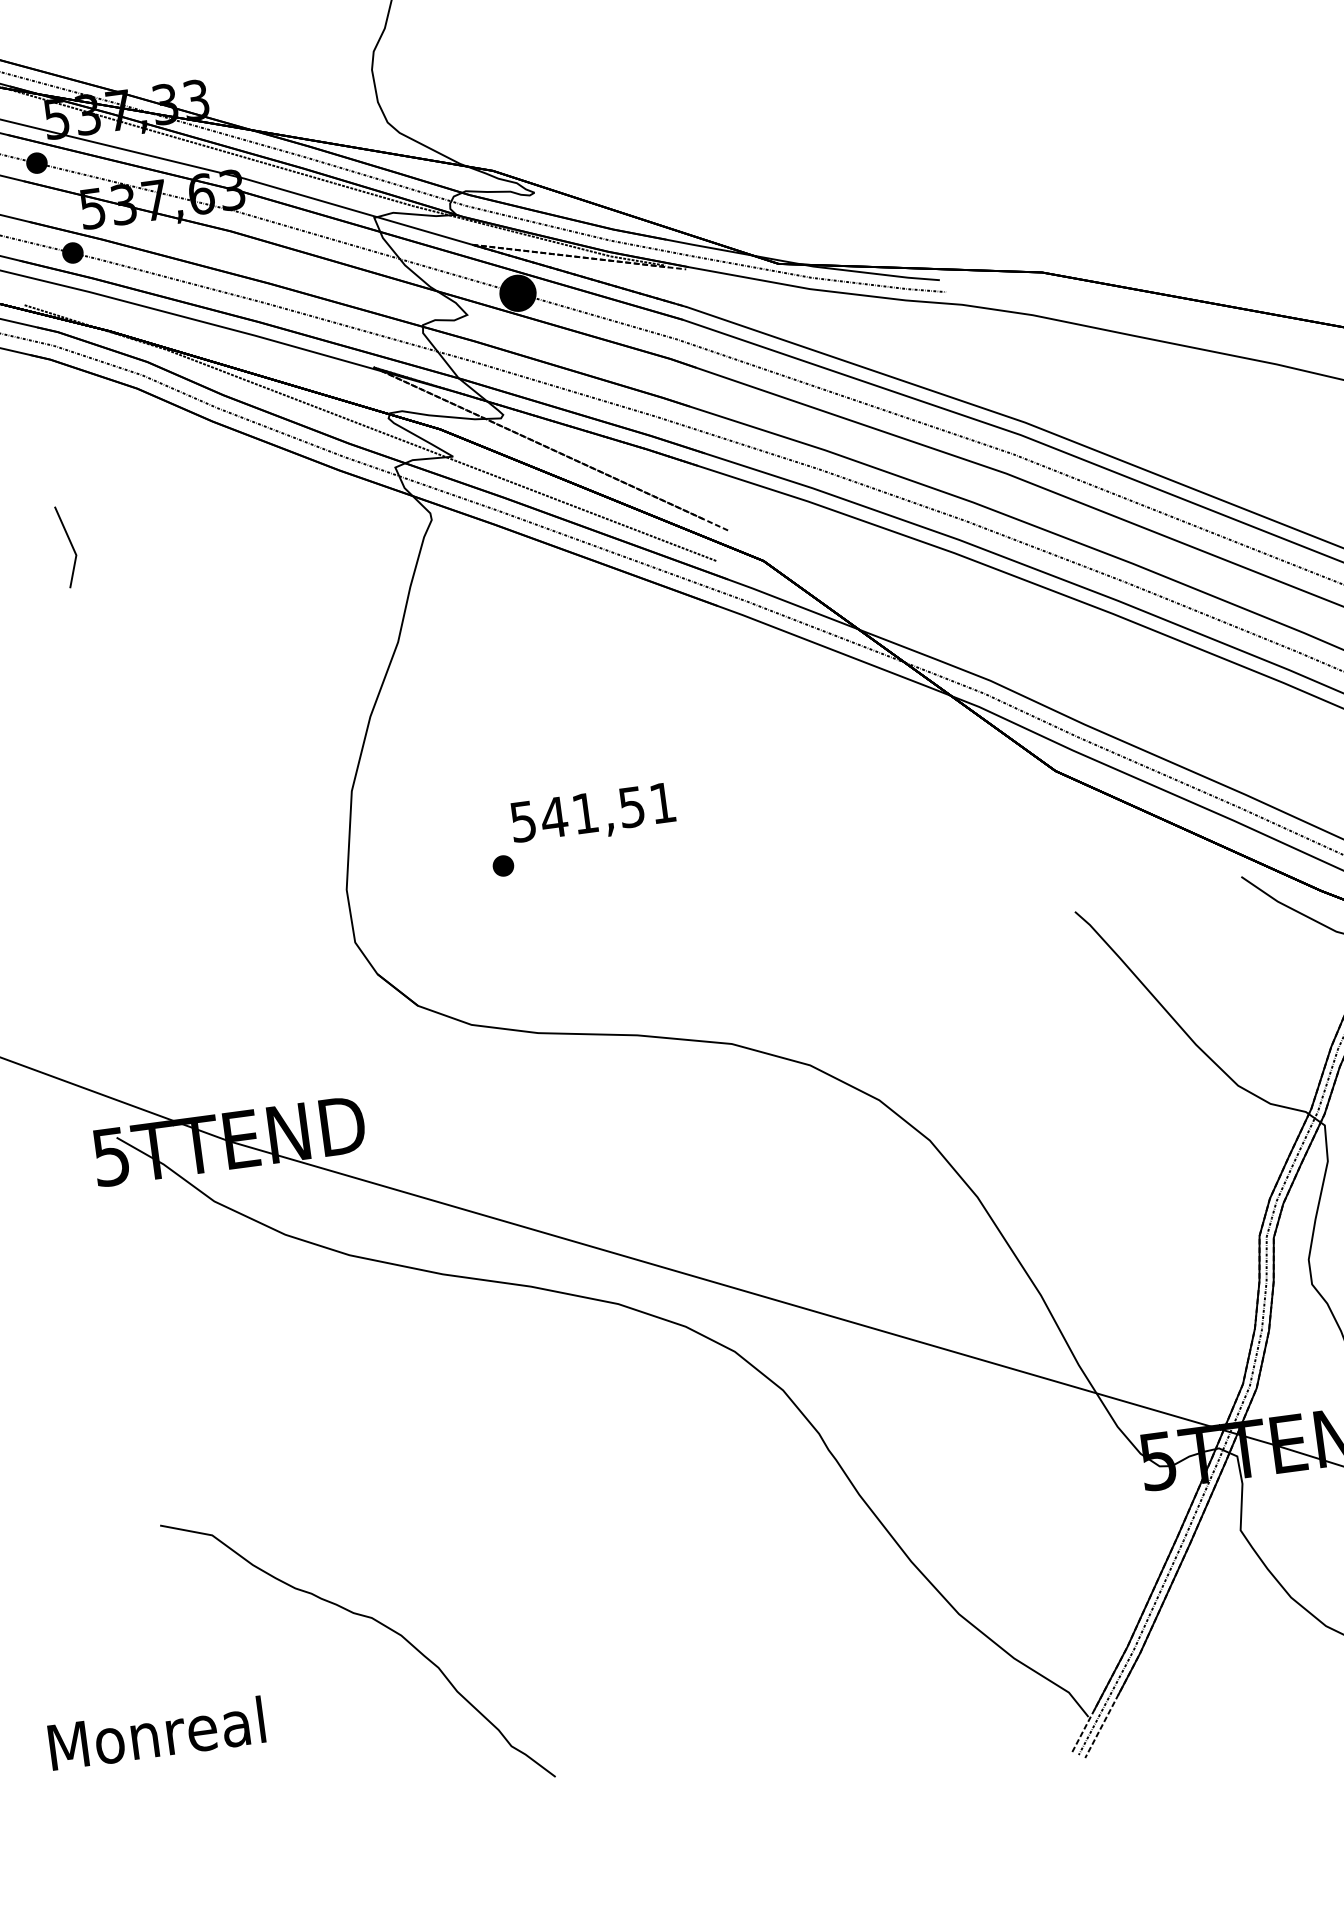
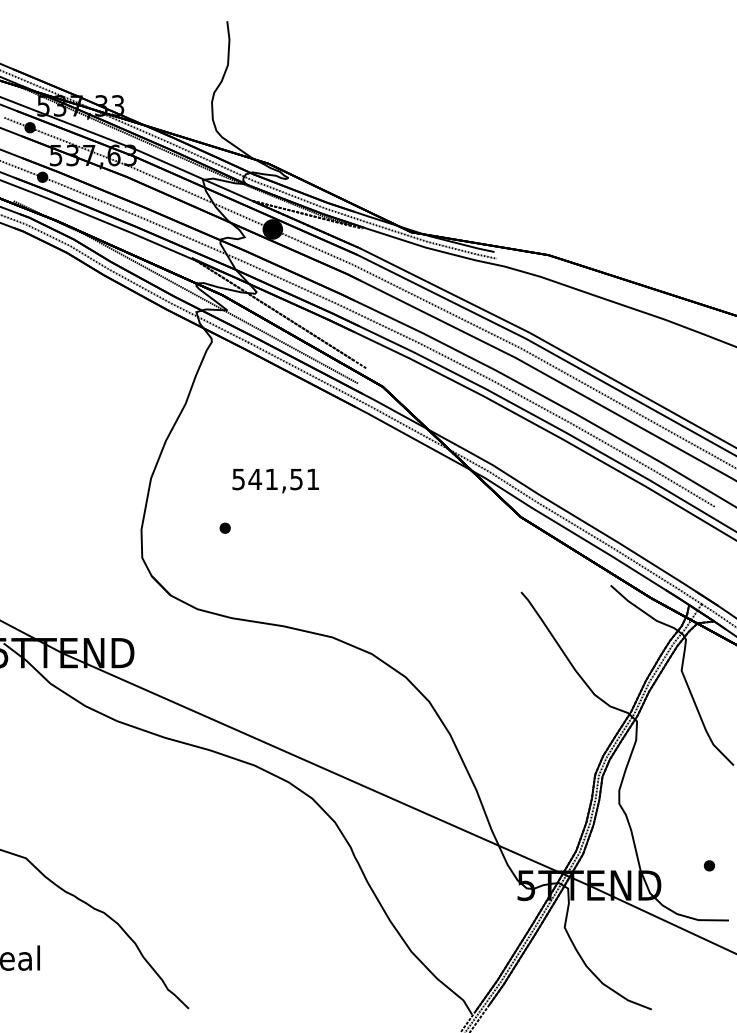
part: (67, 546) -> (19, 330), removed
text: (592, 816) -> (275, 481), moved

